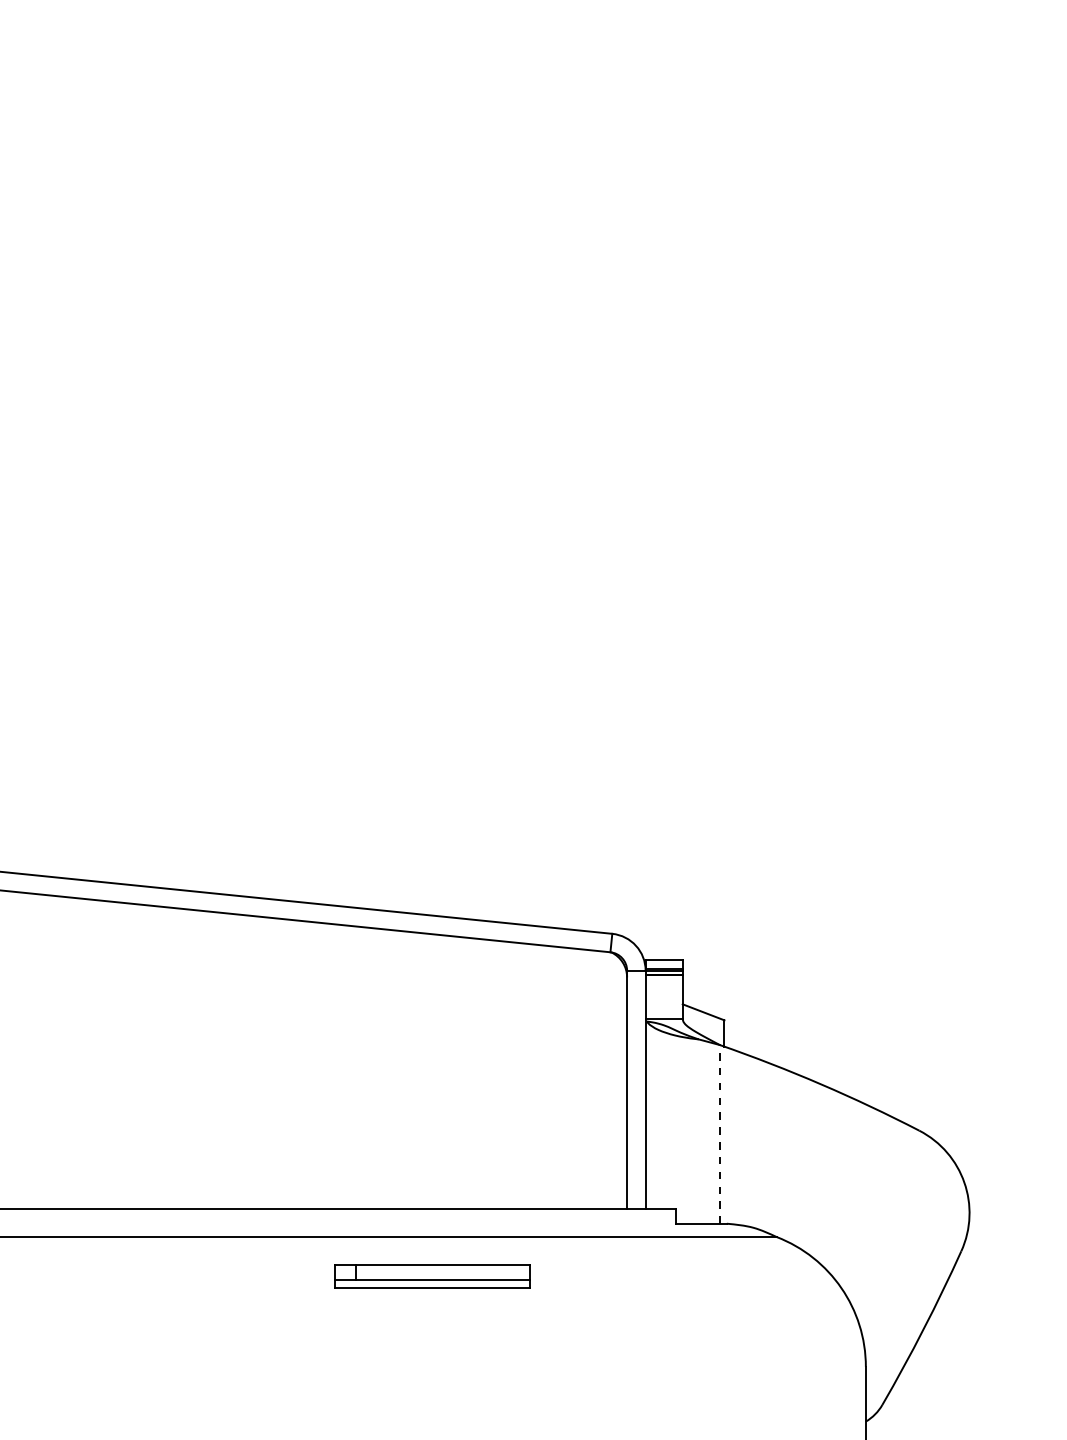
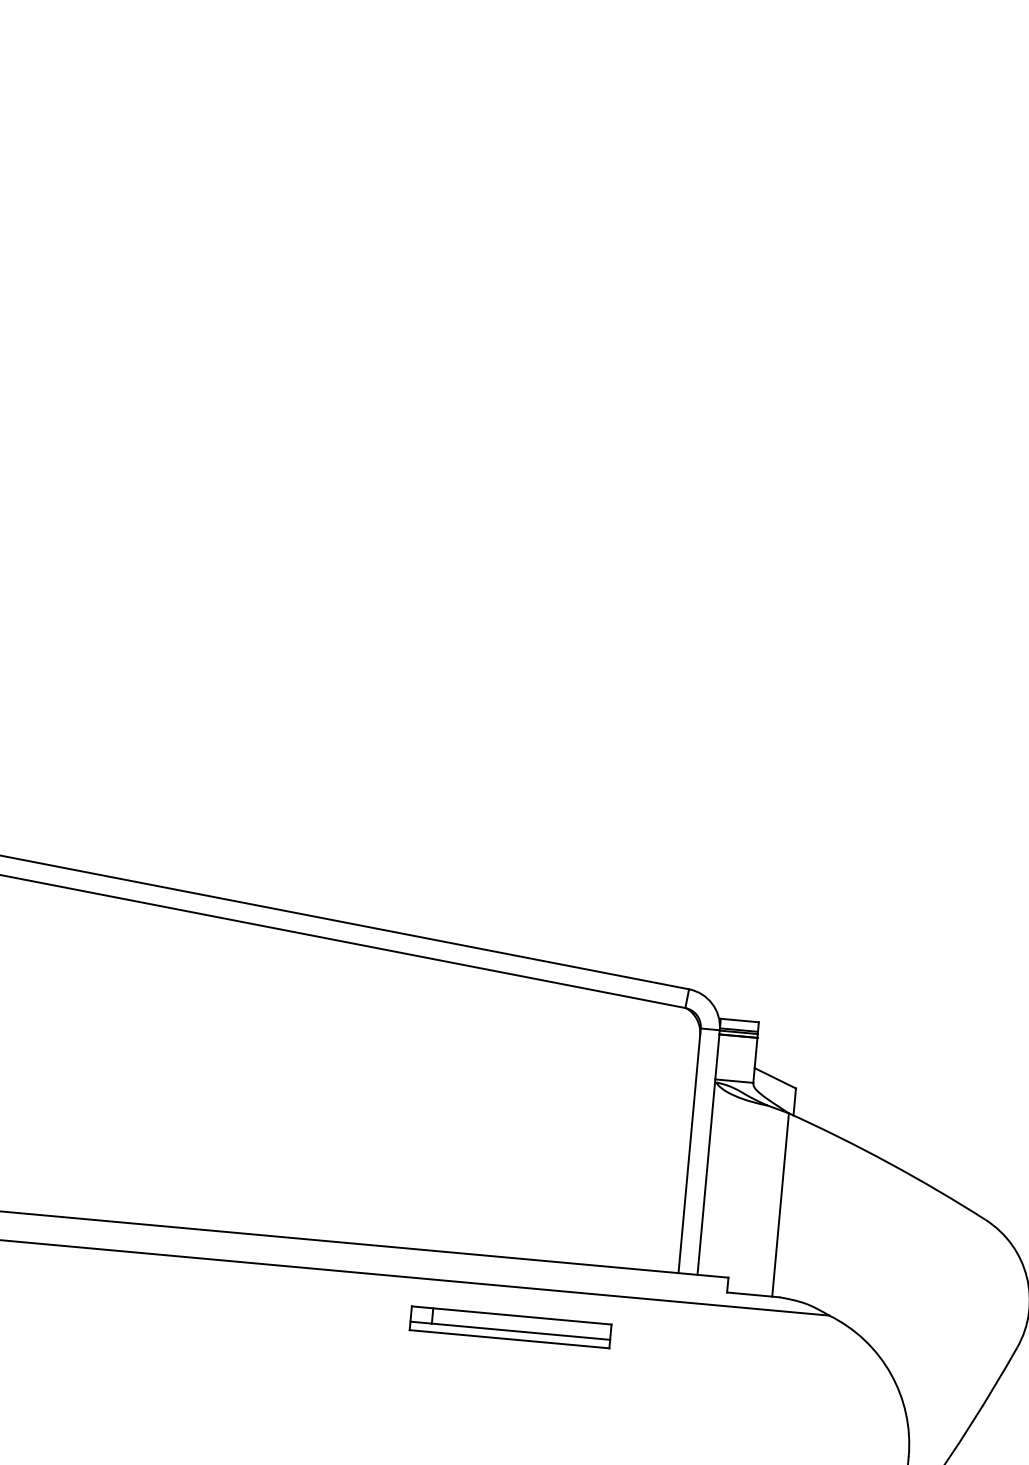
line: (719, 1133) -> (780, 1204), dashed -> solid
part: (432, 1276) -> (510, 1327), moved

